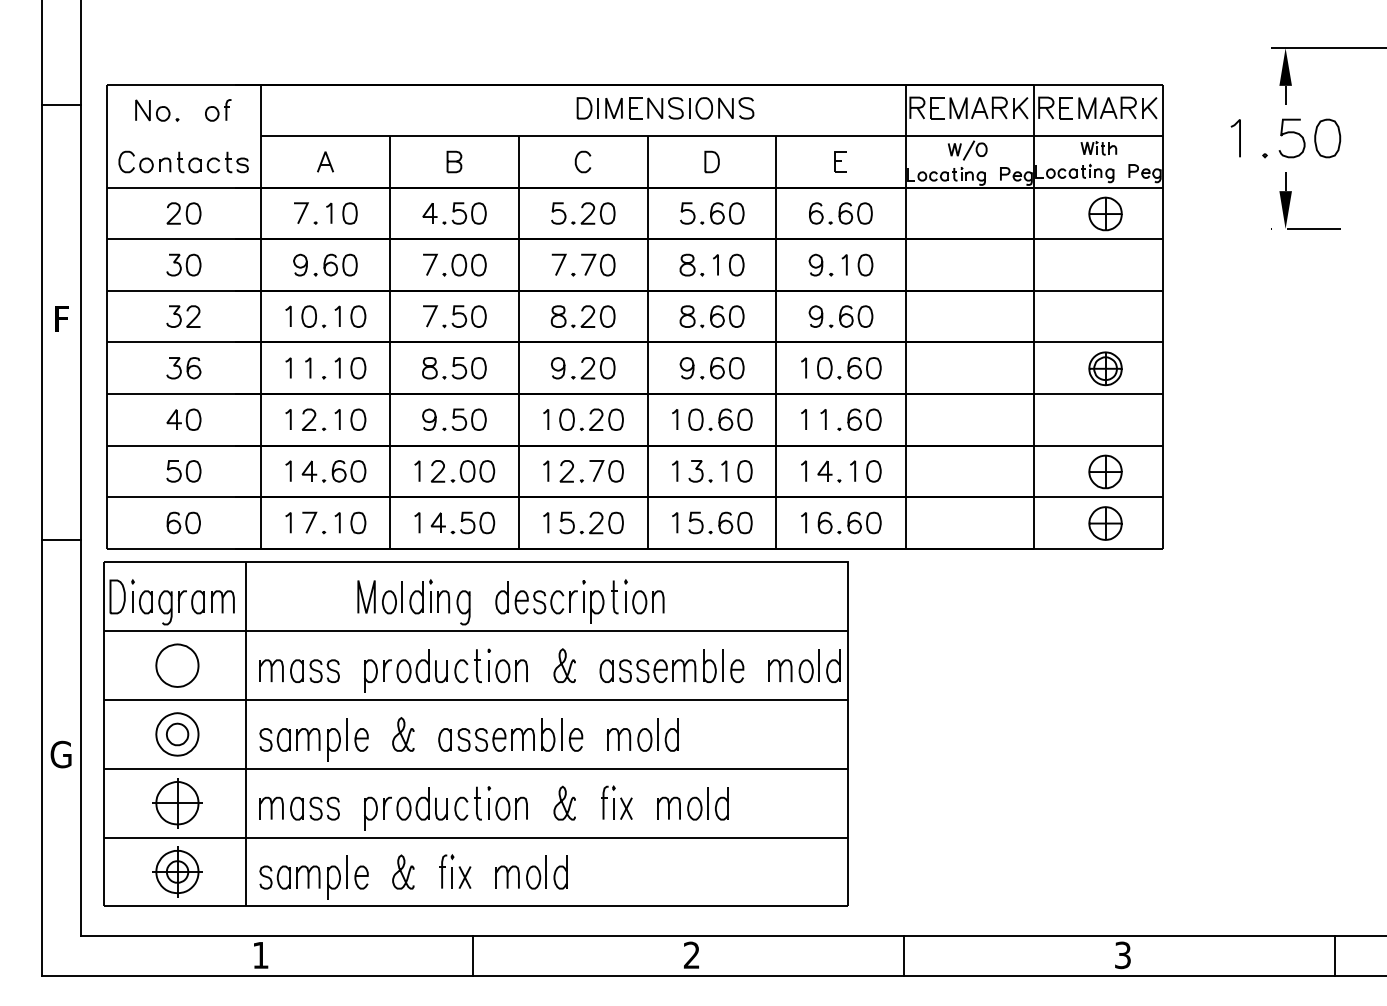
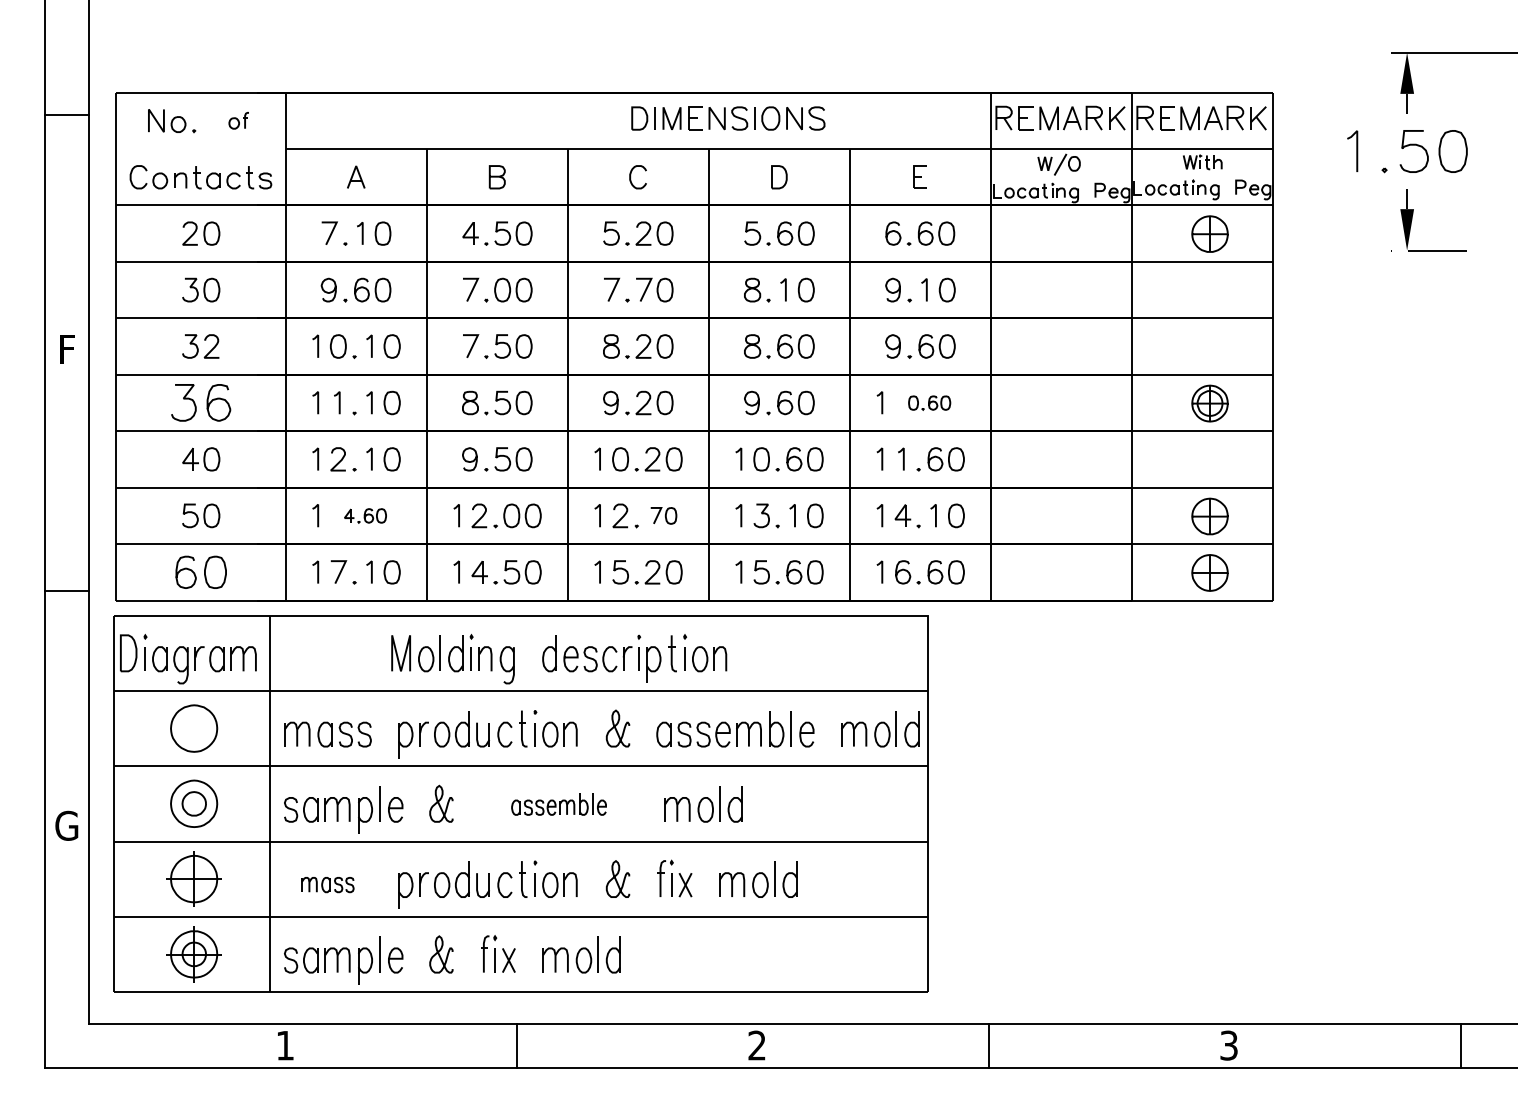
part: (218, 110) -> (239, 120), size x0.7
part: (183, 368) -> (200, 403), size x1.6
part: (849, 368) -> (929, 403), size x0.6
part: (333, 471) -> (364, 516), size x0.6
part: (606, 471) -> (663, 516), size x0.7
part: (183, 522) -> (200, 571), size x1.4
part: (510, 734) -> (558, 803), size x0.6
part: (299, 808) -> (327, 884), size x0.6

